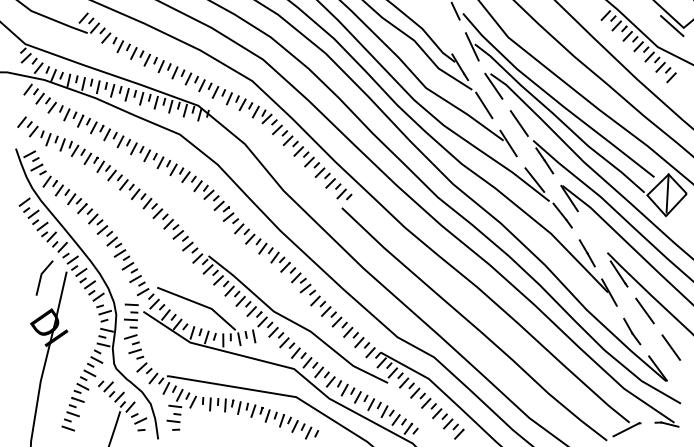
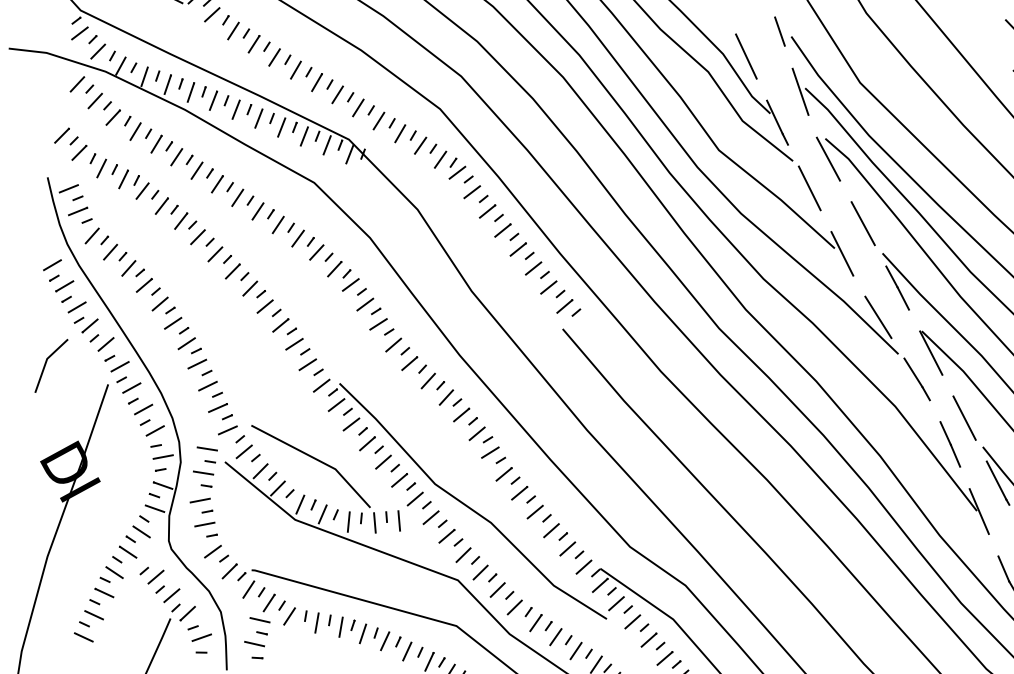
line: (436, 28) -> (746, 56), added
line: (594, 235) -> (964, 416), added
line: (42, 275) -> (48, 361), moved

